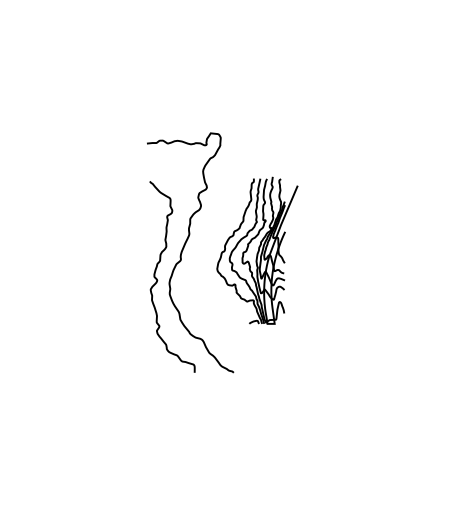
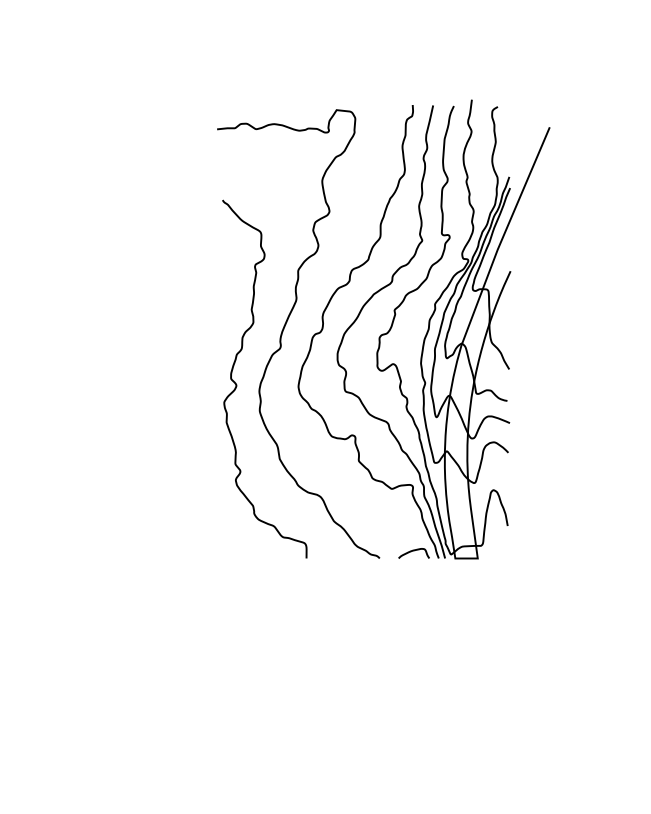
part: (257, 250) -> (424, 329), size x1.67

